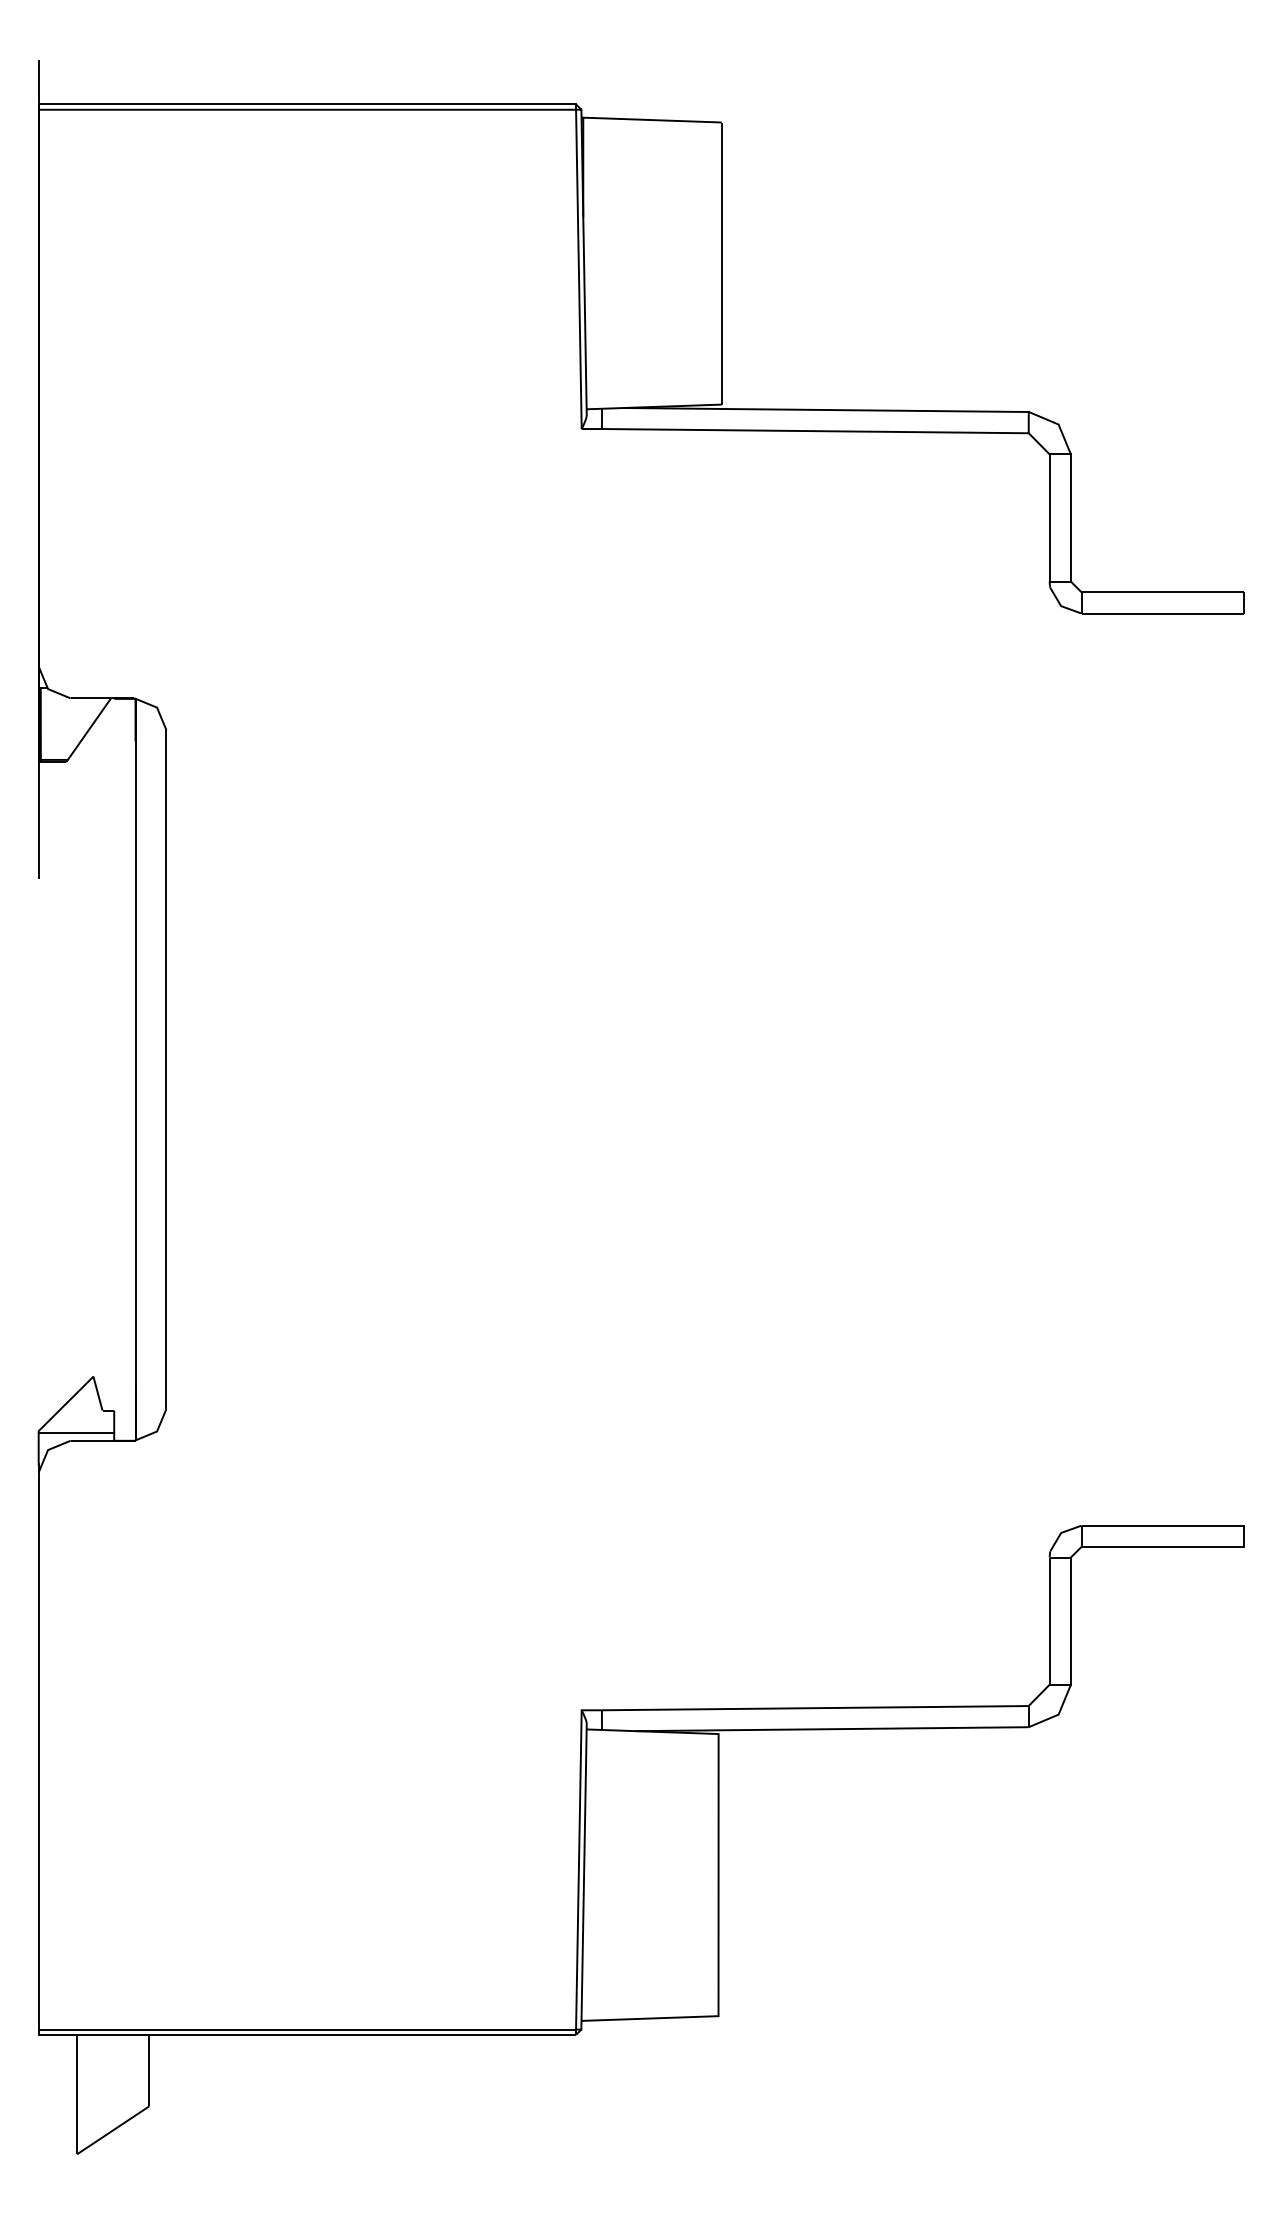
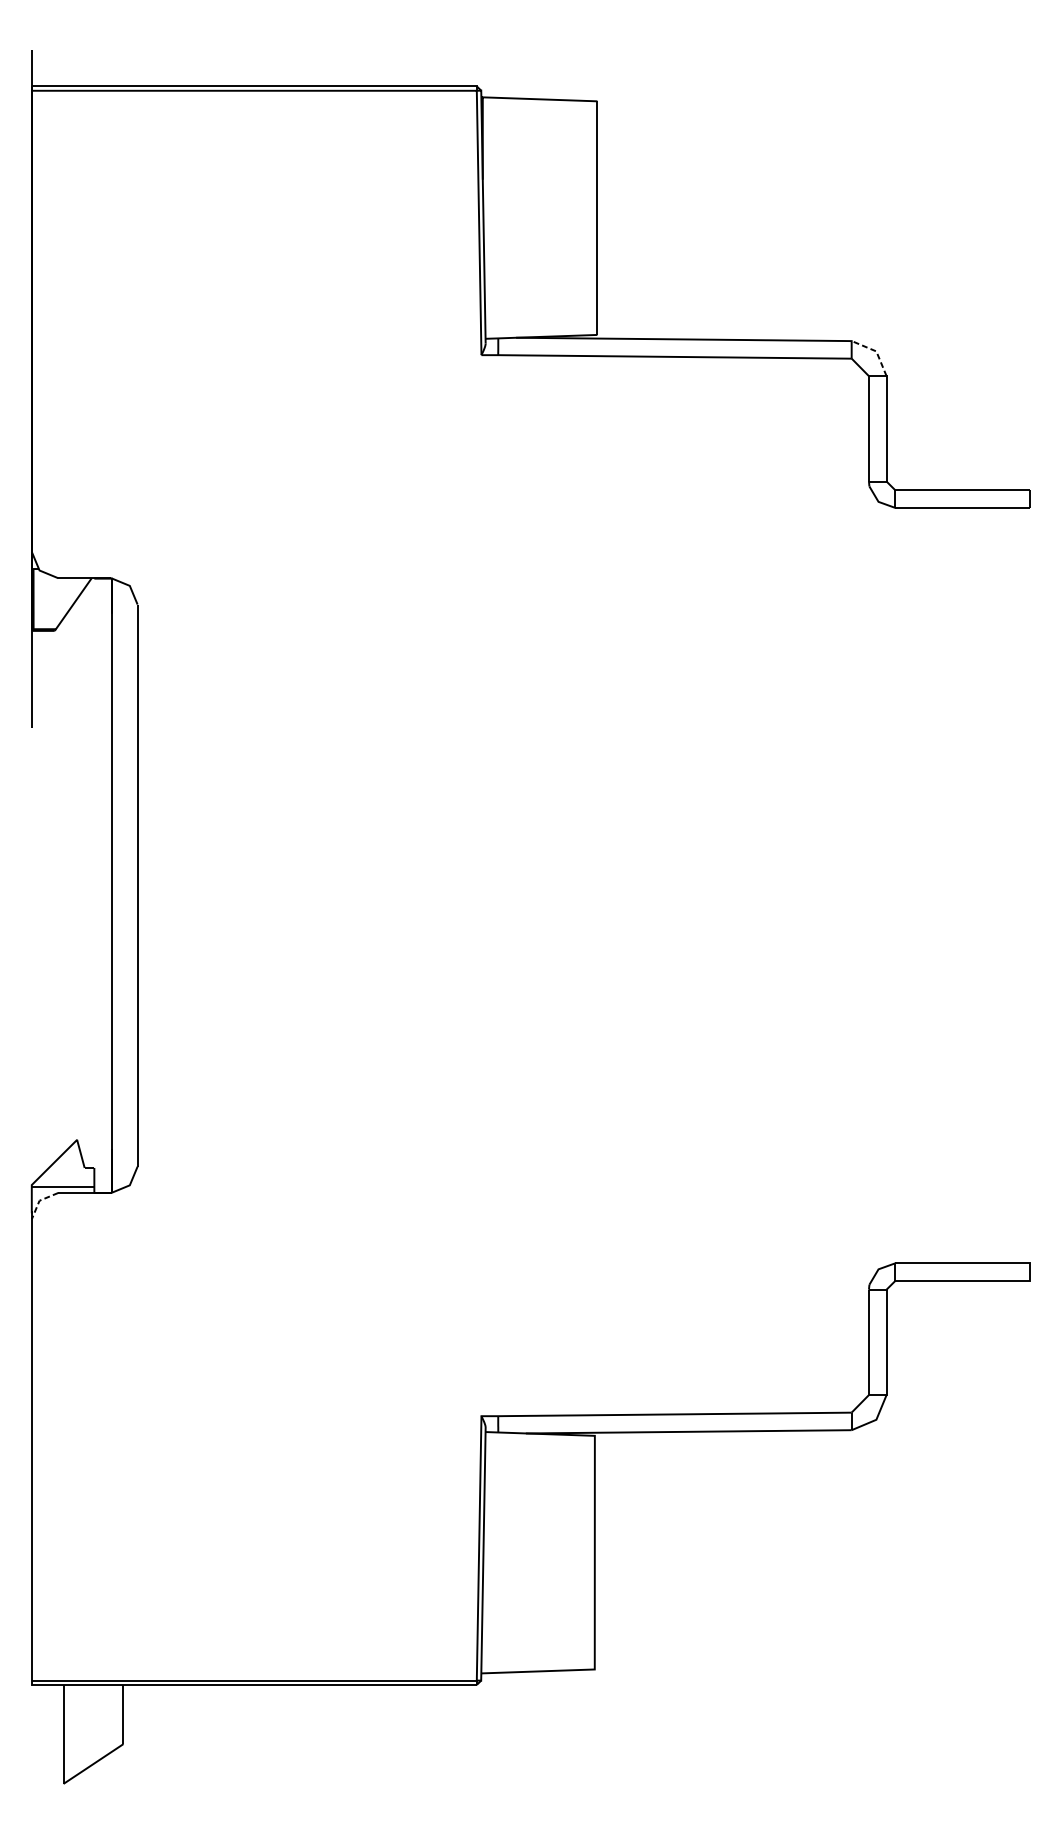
line: (1058, 424) -> (876, 351), solid -> dashed
line: (48, 1450) -> (39, 1201), solid -> dashed

